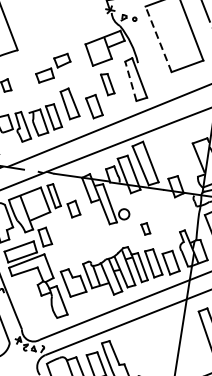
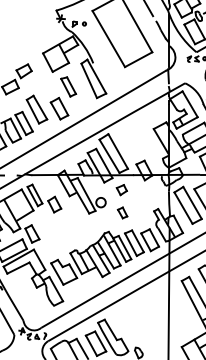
line: (158, 38) -> (108, 38), dashed -> solid
line: (131, 80) -> (89, 80), dashed -> solid
part: (148, 204) -> (121, 190), added

